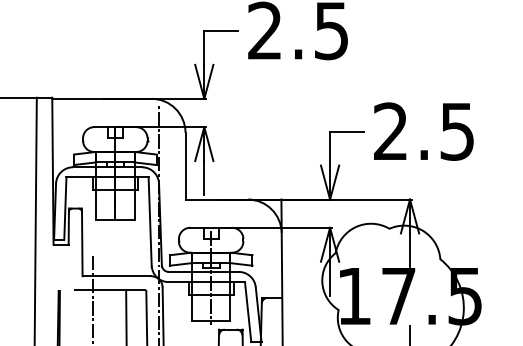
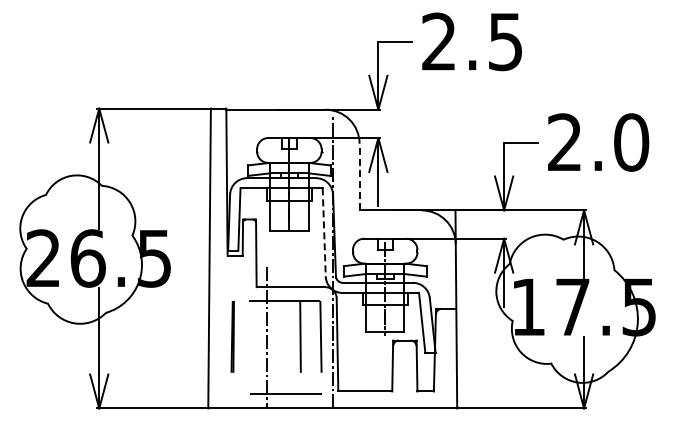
text: (457, 131) -> (631, 142), 2.5 -> 2.0
line: (185, 165) -> (359, 176), solid -> dashed
line: (150, 222) -> (324, 233), solid -> dashed

